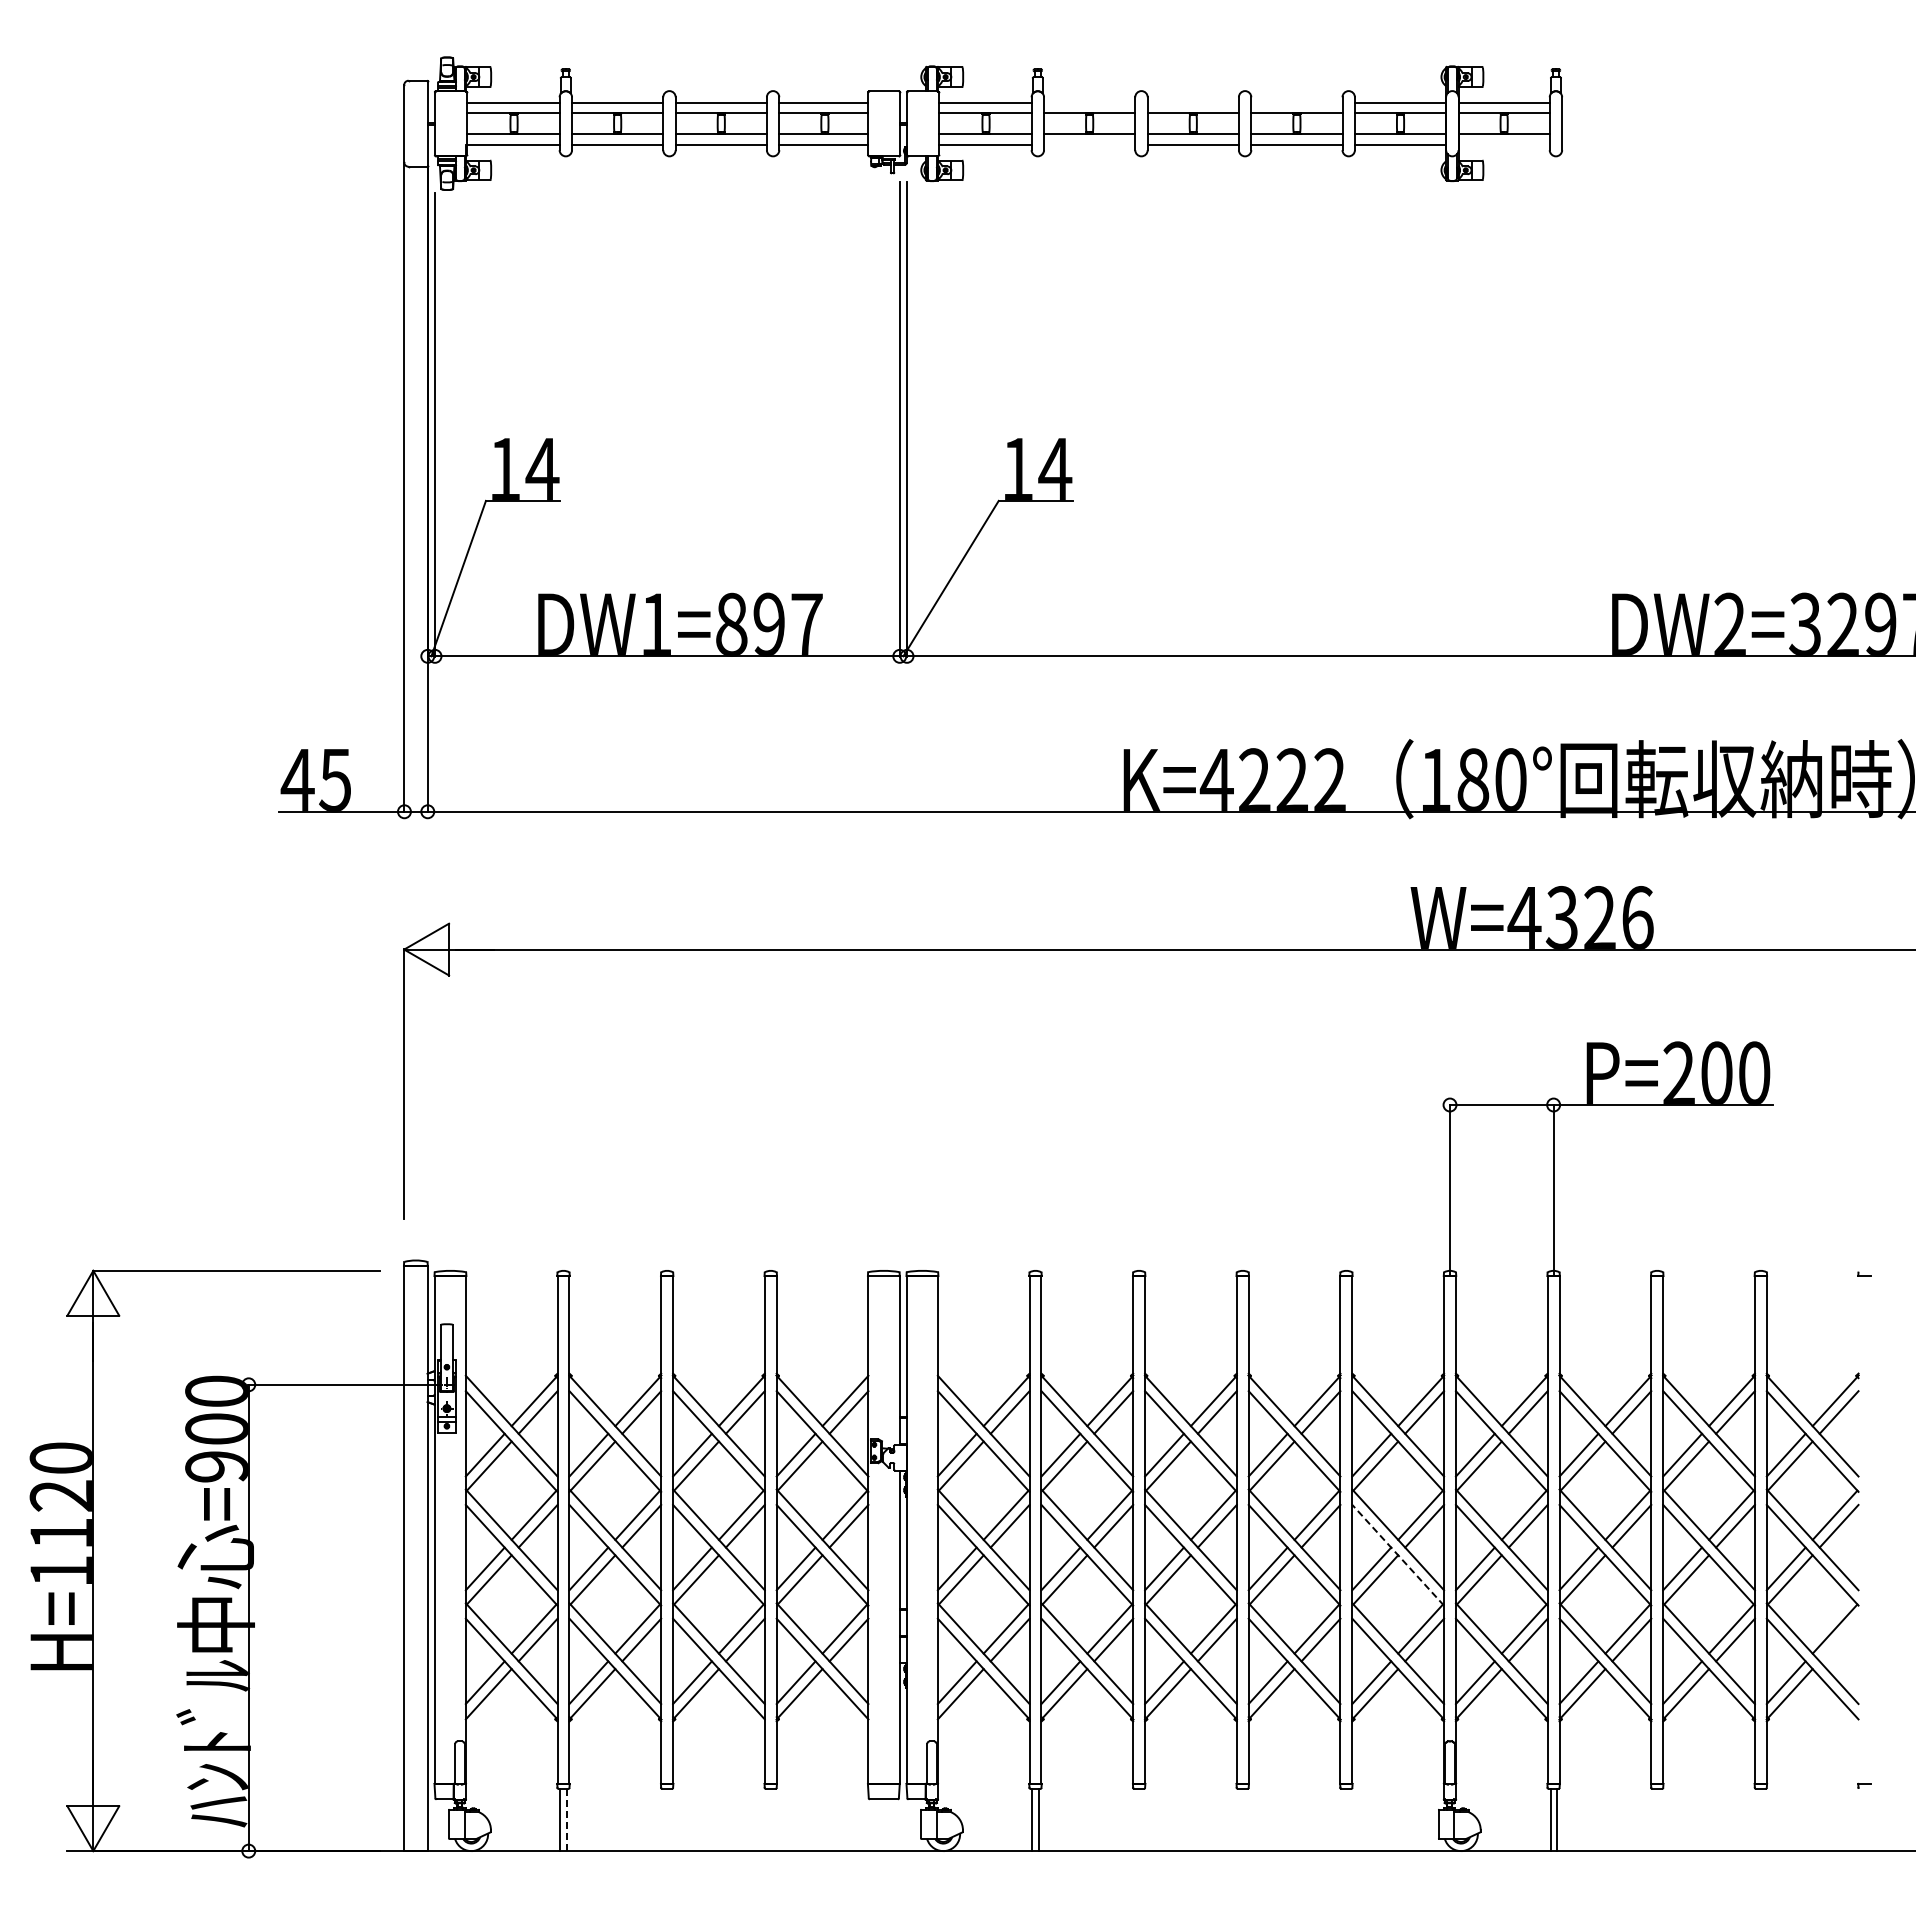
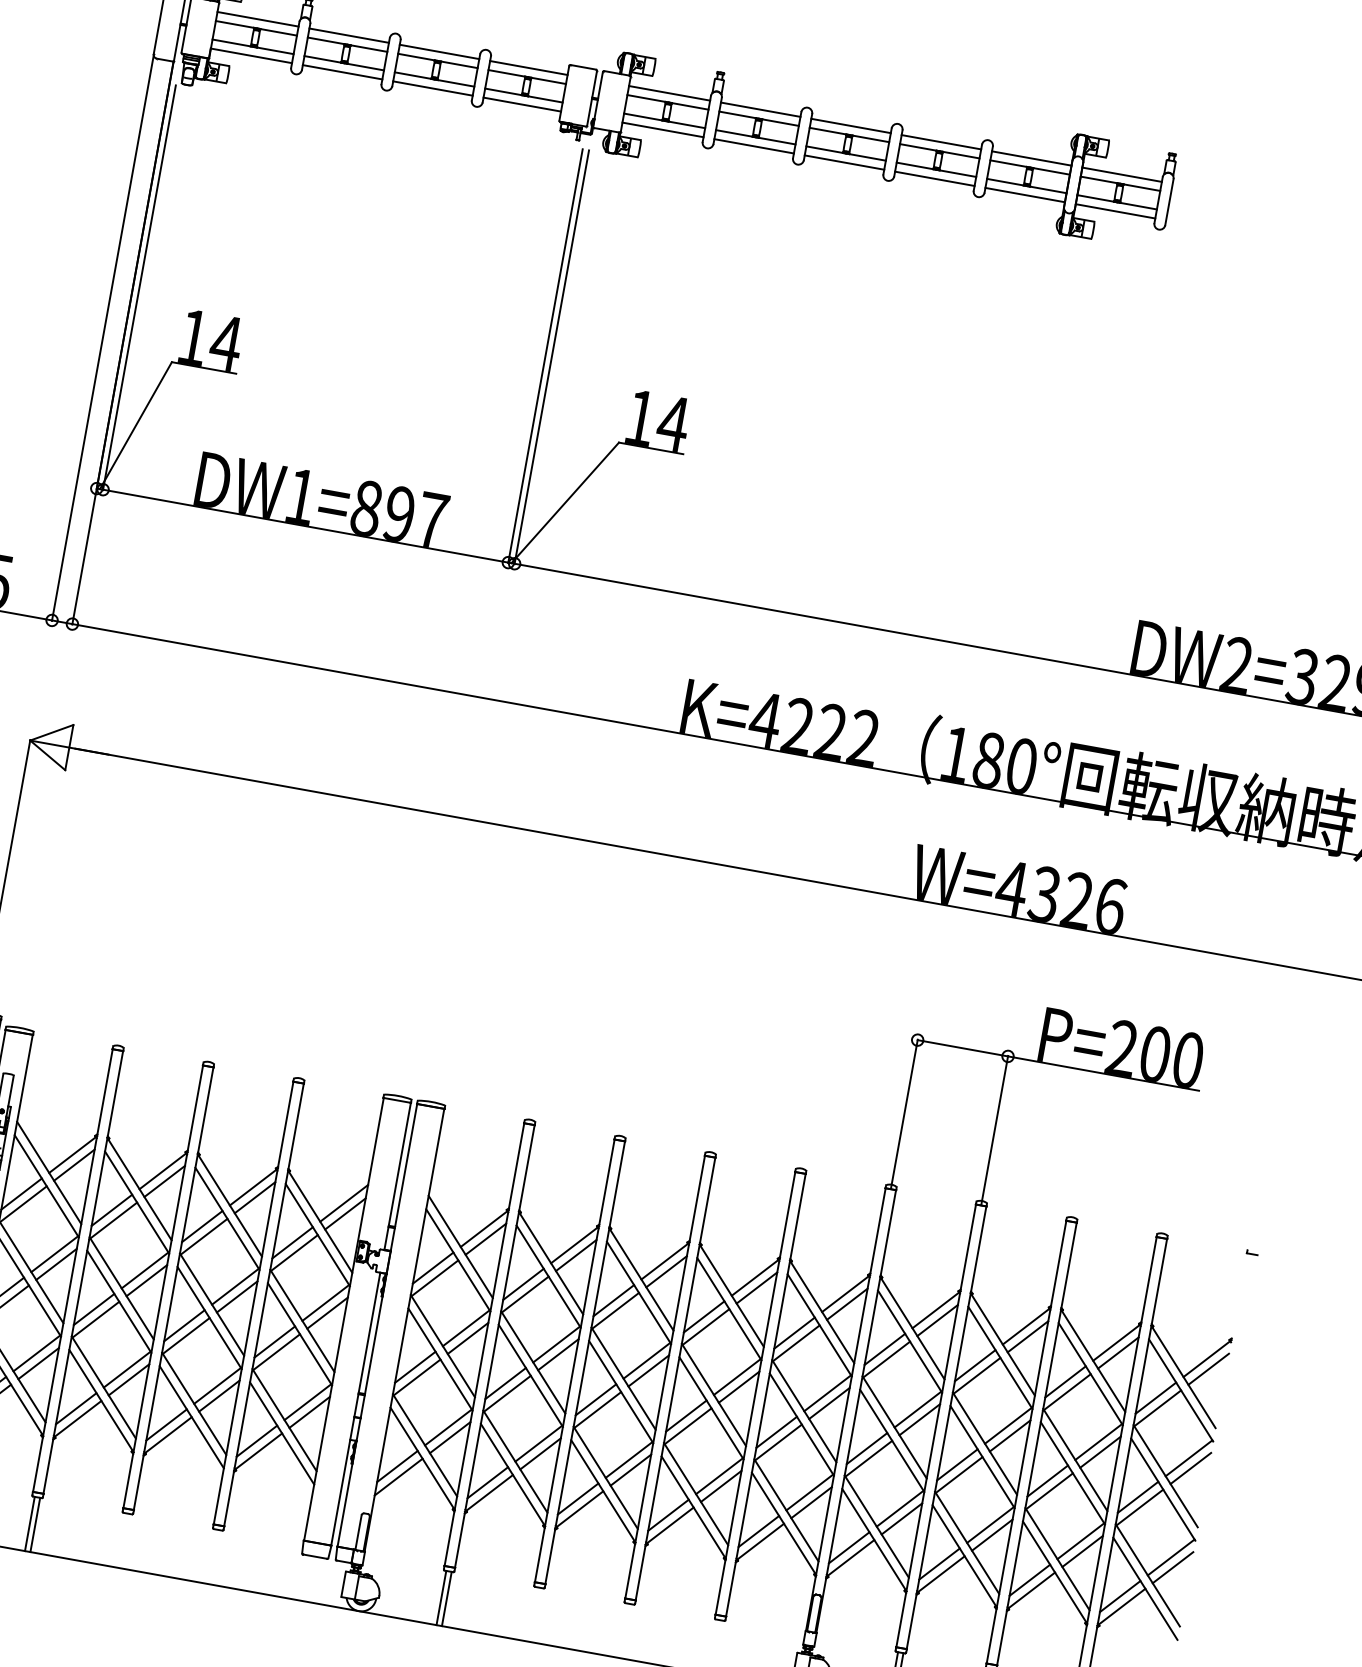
line: (1089, 102) -> (760, 109), added
line: (1192, 102) -> (850, 125), added
line: (1296, 102) -> (941, 141), added
line: (1089, 144) -> (754, 146), added
line: (1503, 144) -> (1115, 211), added
line: (1397, 1554) -> (801, 1423), dashed -> solid
line: (1838, 1639) -> (1172, 1567), added
line: (566, 1820) -> (35, 1525), dashed -> solid

